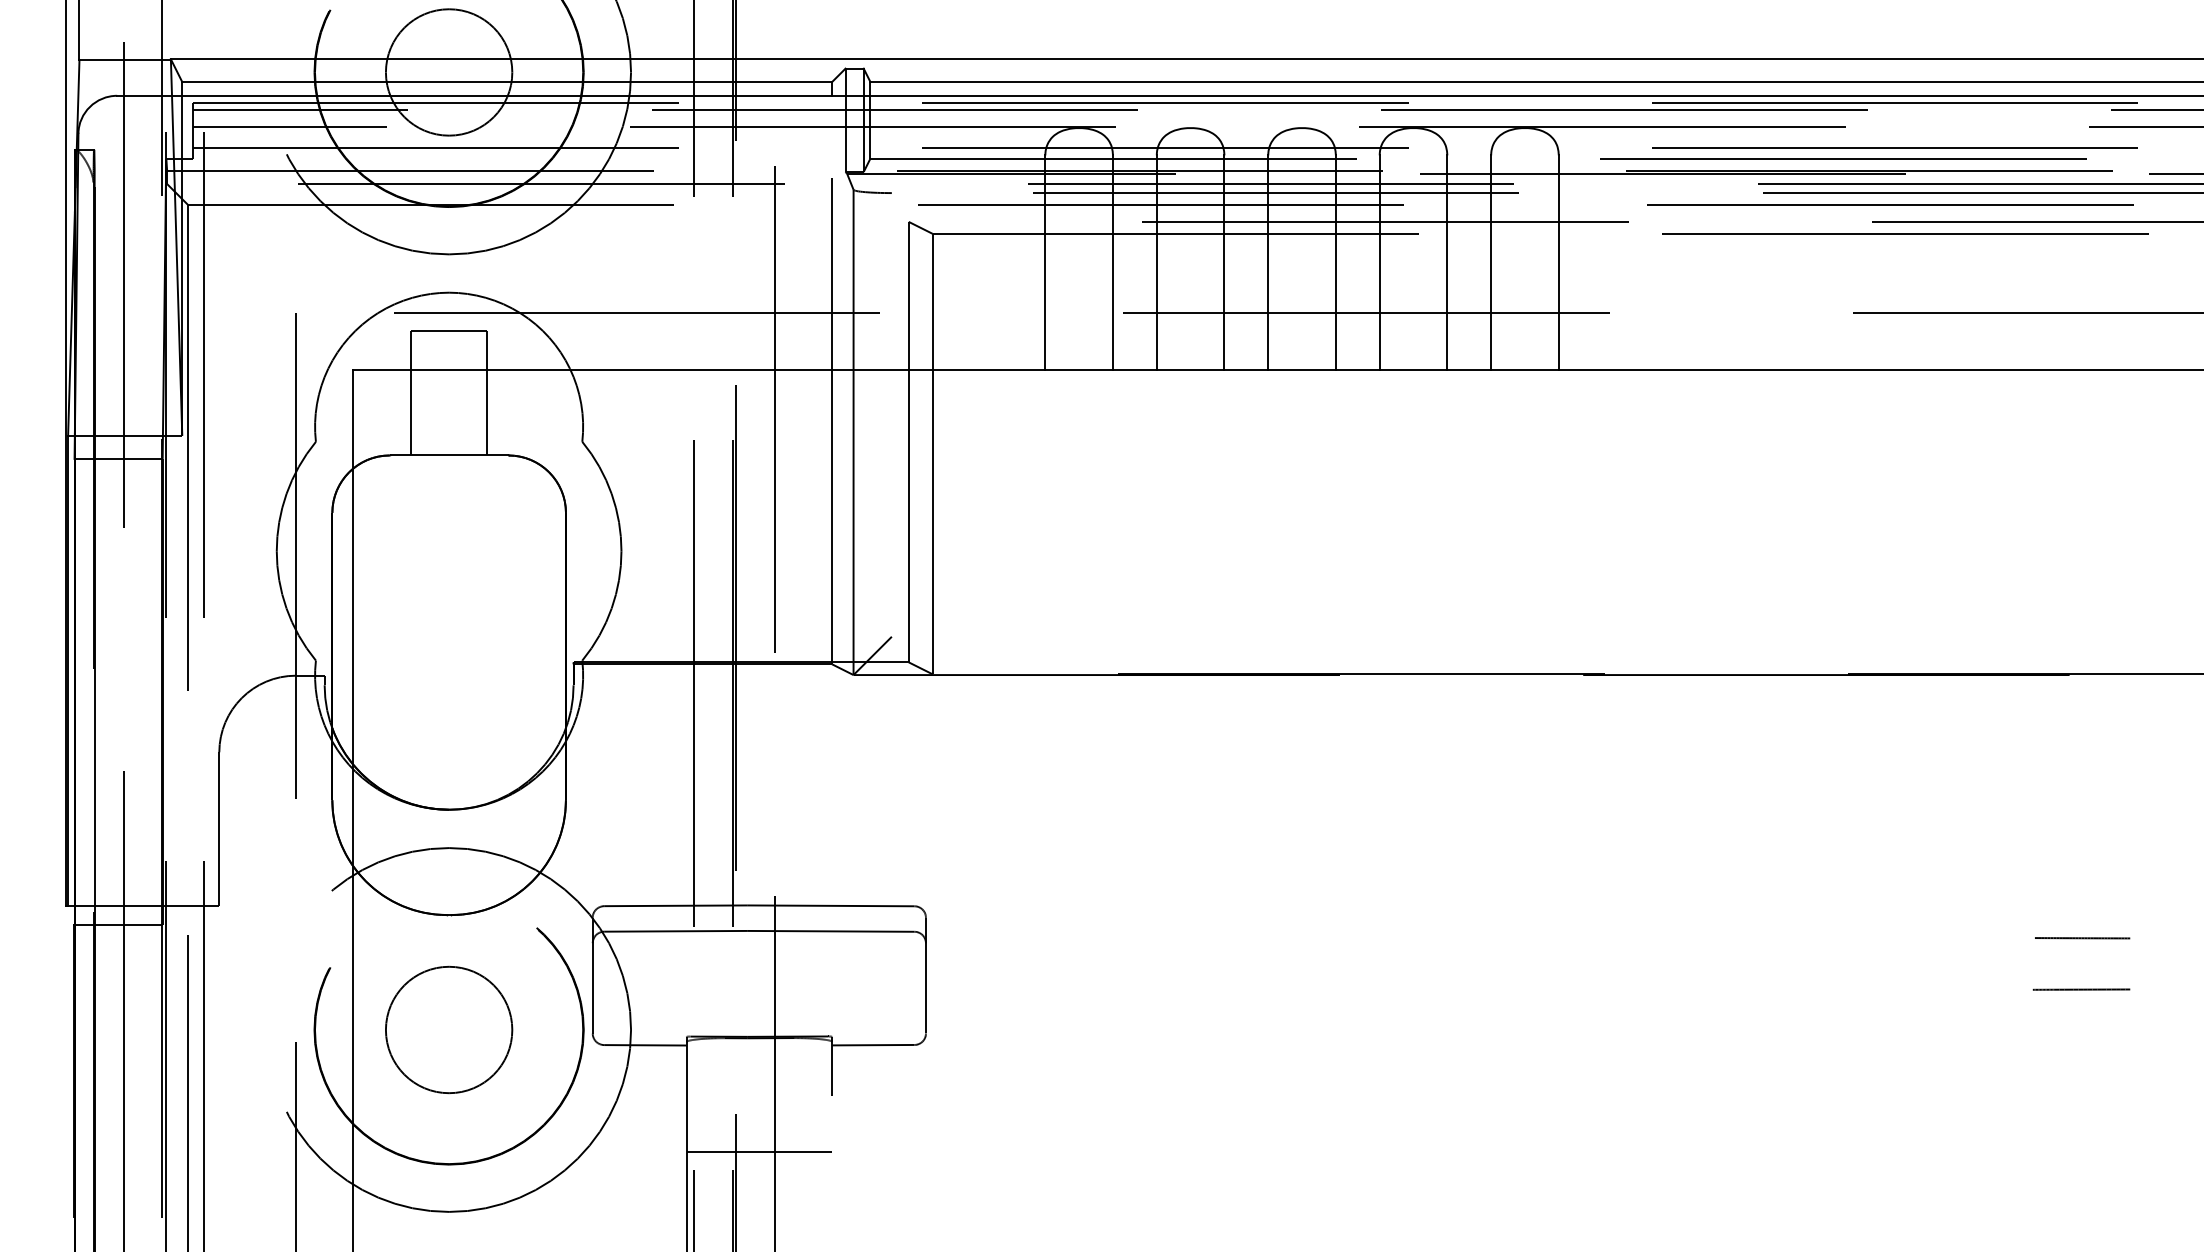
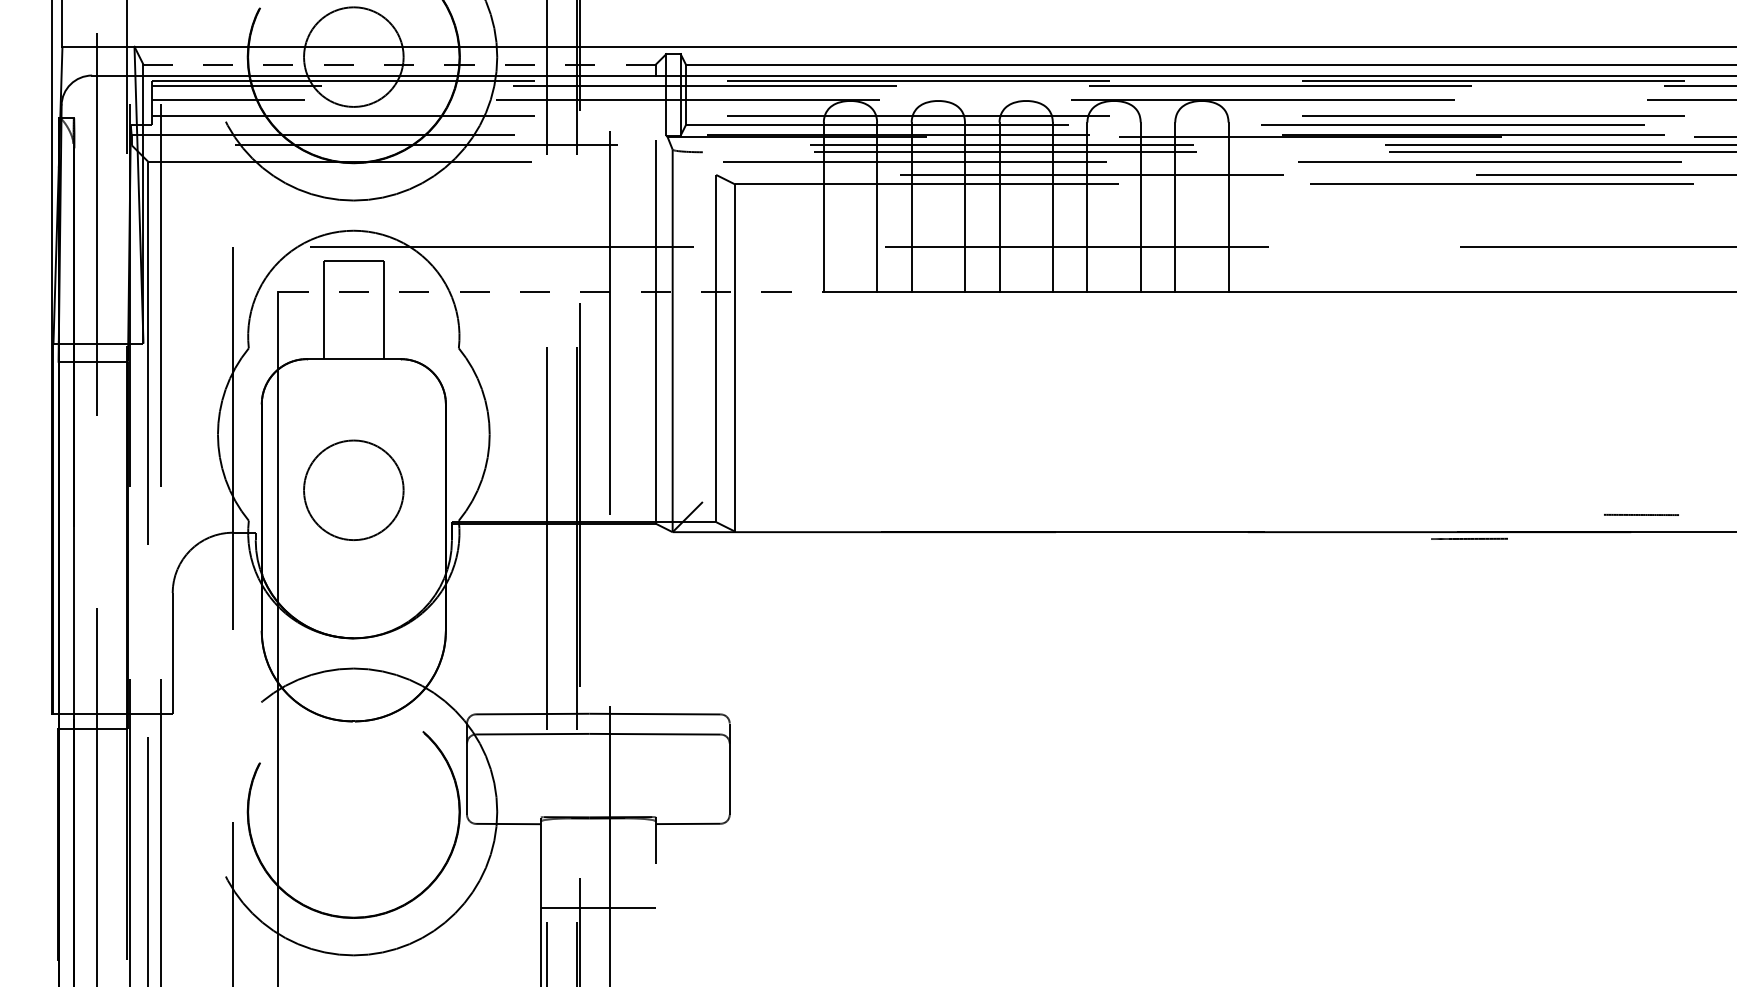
line: (507, 82) -> (399, 65), solid -> dashed
line: (699, 370) -> (551, 292), solid -> dashed
line: (2082, 938) -> (1641, 515), moved
line: (2081, 989) -> (1469, 538), moved
circle: (449, 1029) -> (354, 489), moved

